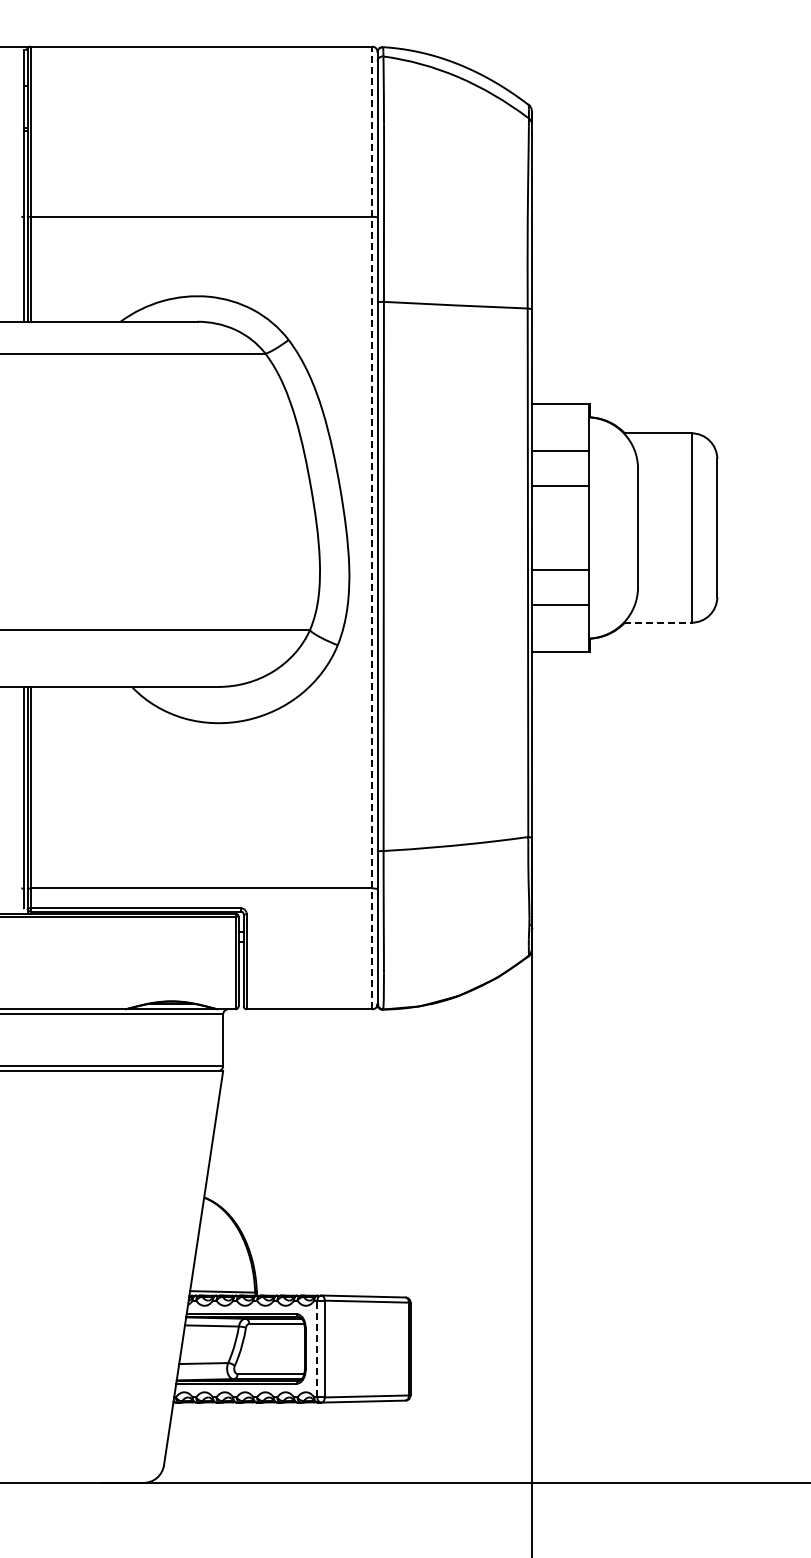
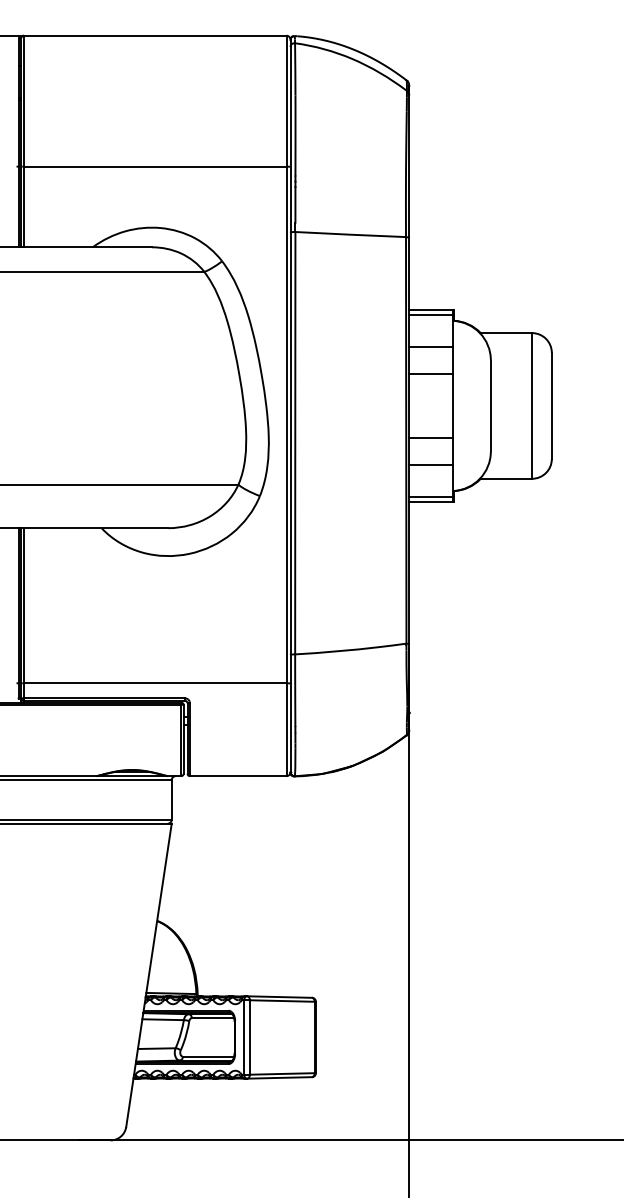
line: (560, 409) -> (431, 314), added
line: (372, 527) -> (286, 405), dashed -> solid
line: (657, 622) -> (505, 478), dashed -> solid
line: (560, 646) -> (431, 497), added
line: (317, 1348) -> (244, 1037), dashed -> solid

